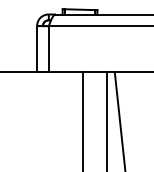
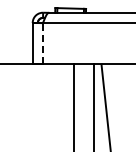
line: (48, 48) -> (42, 42), solid -> dashed

